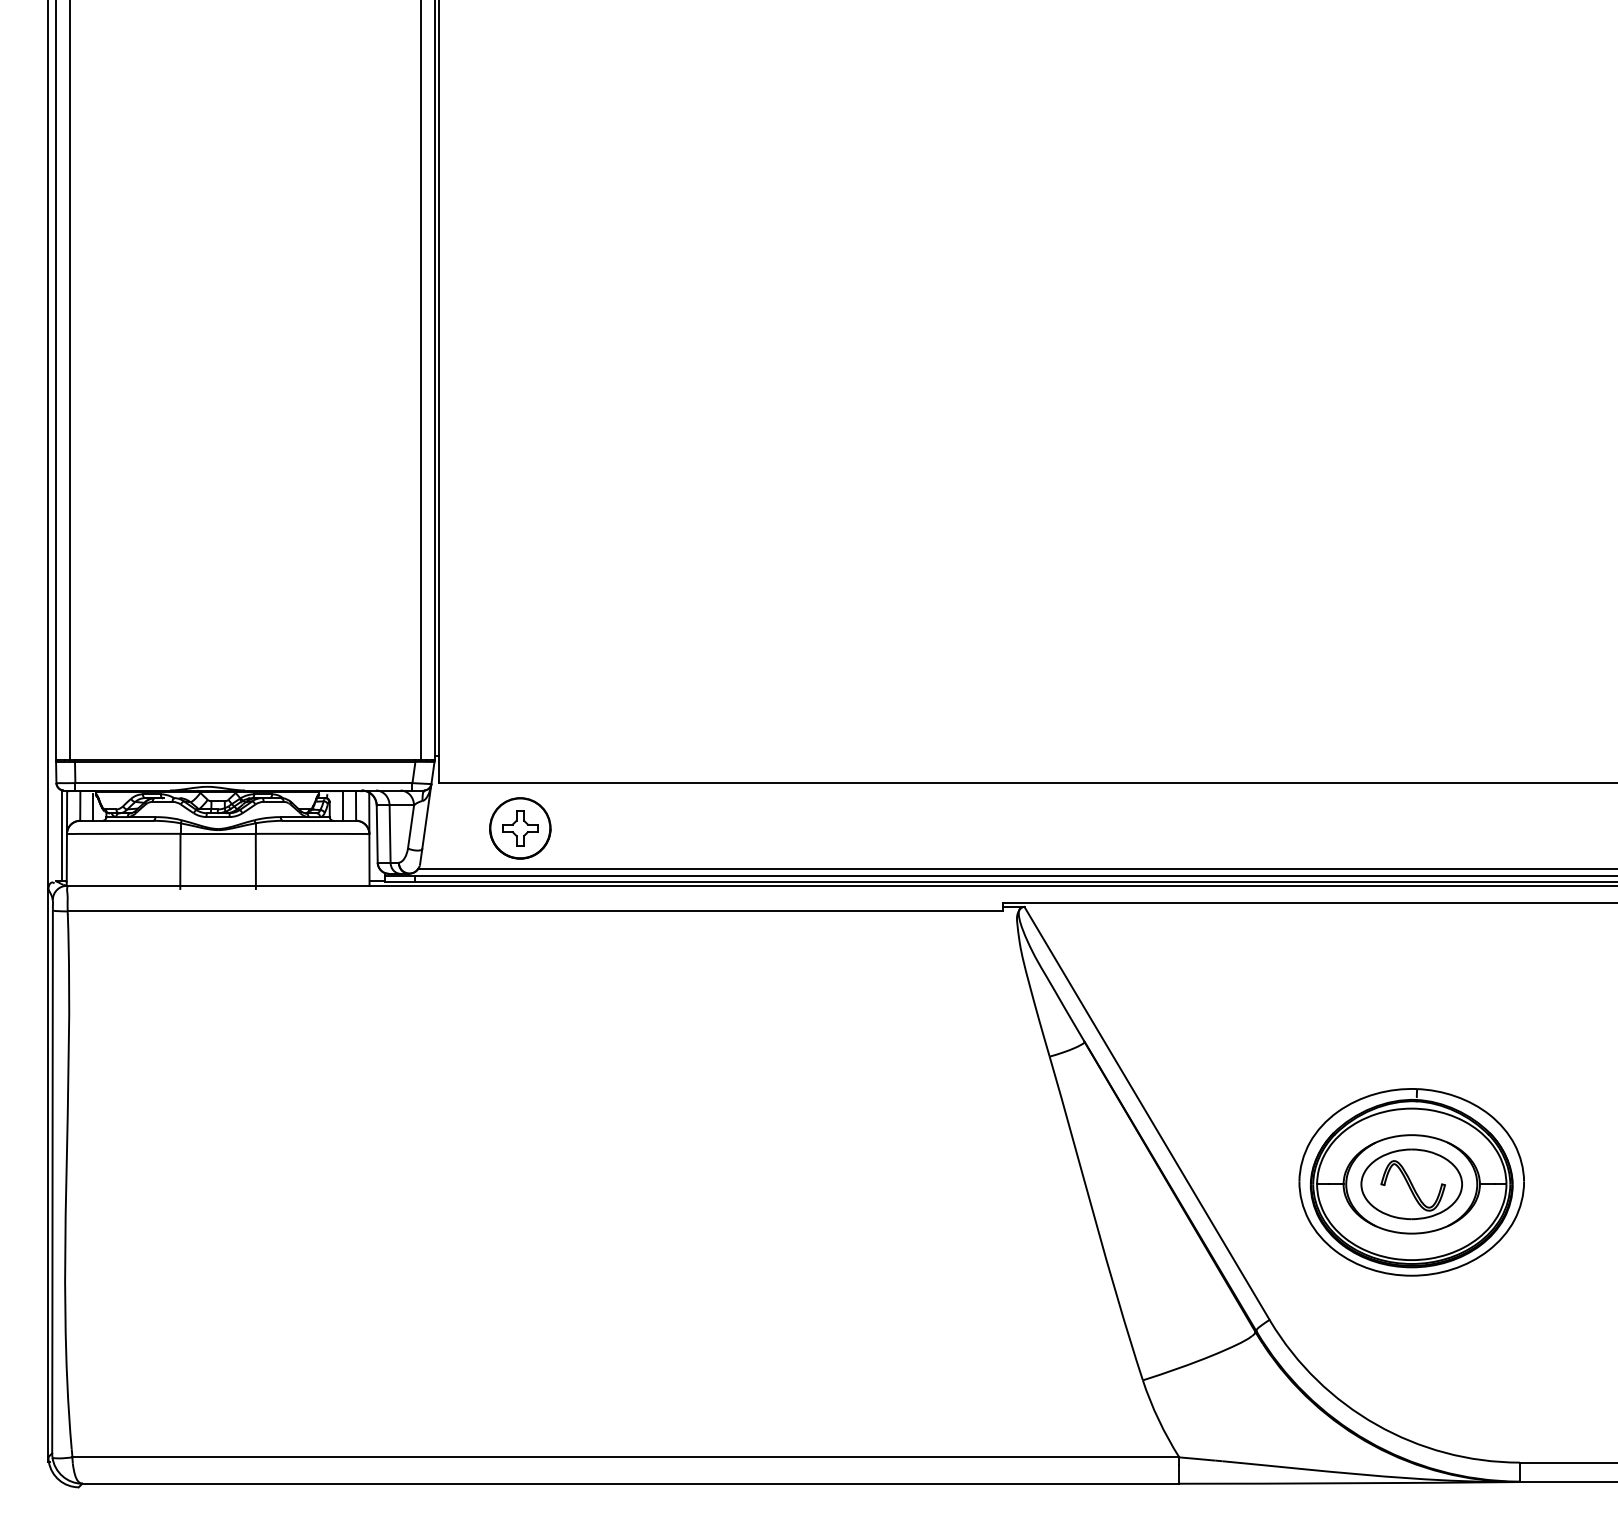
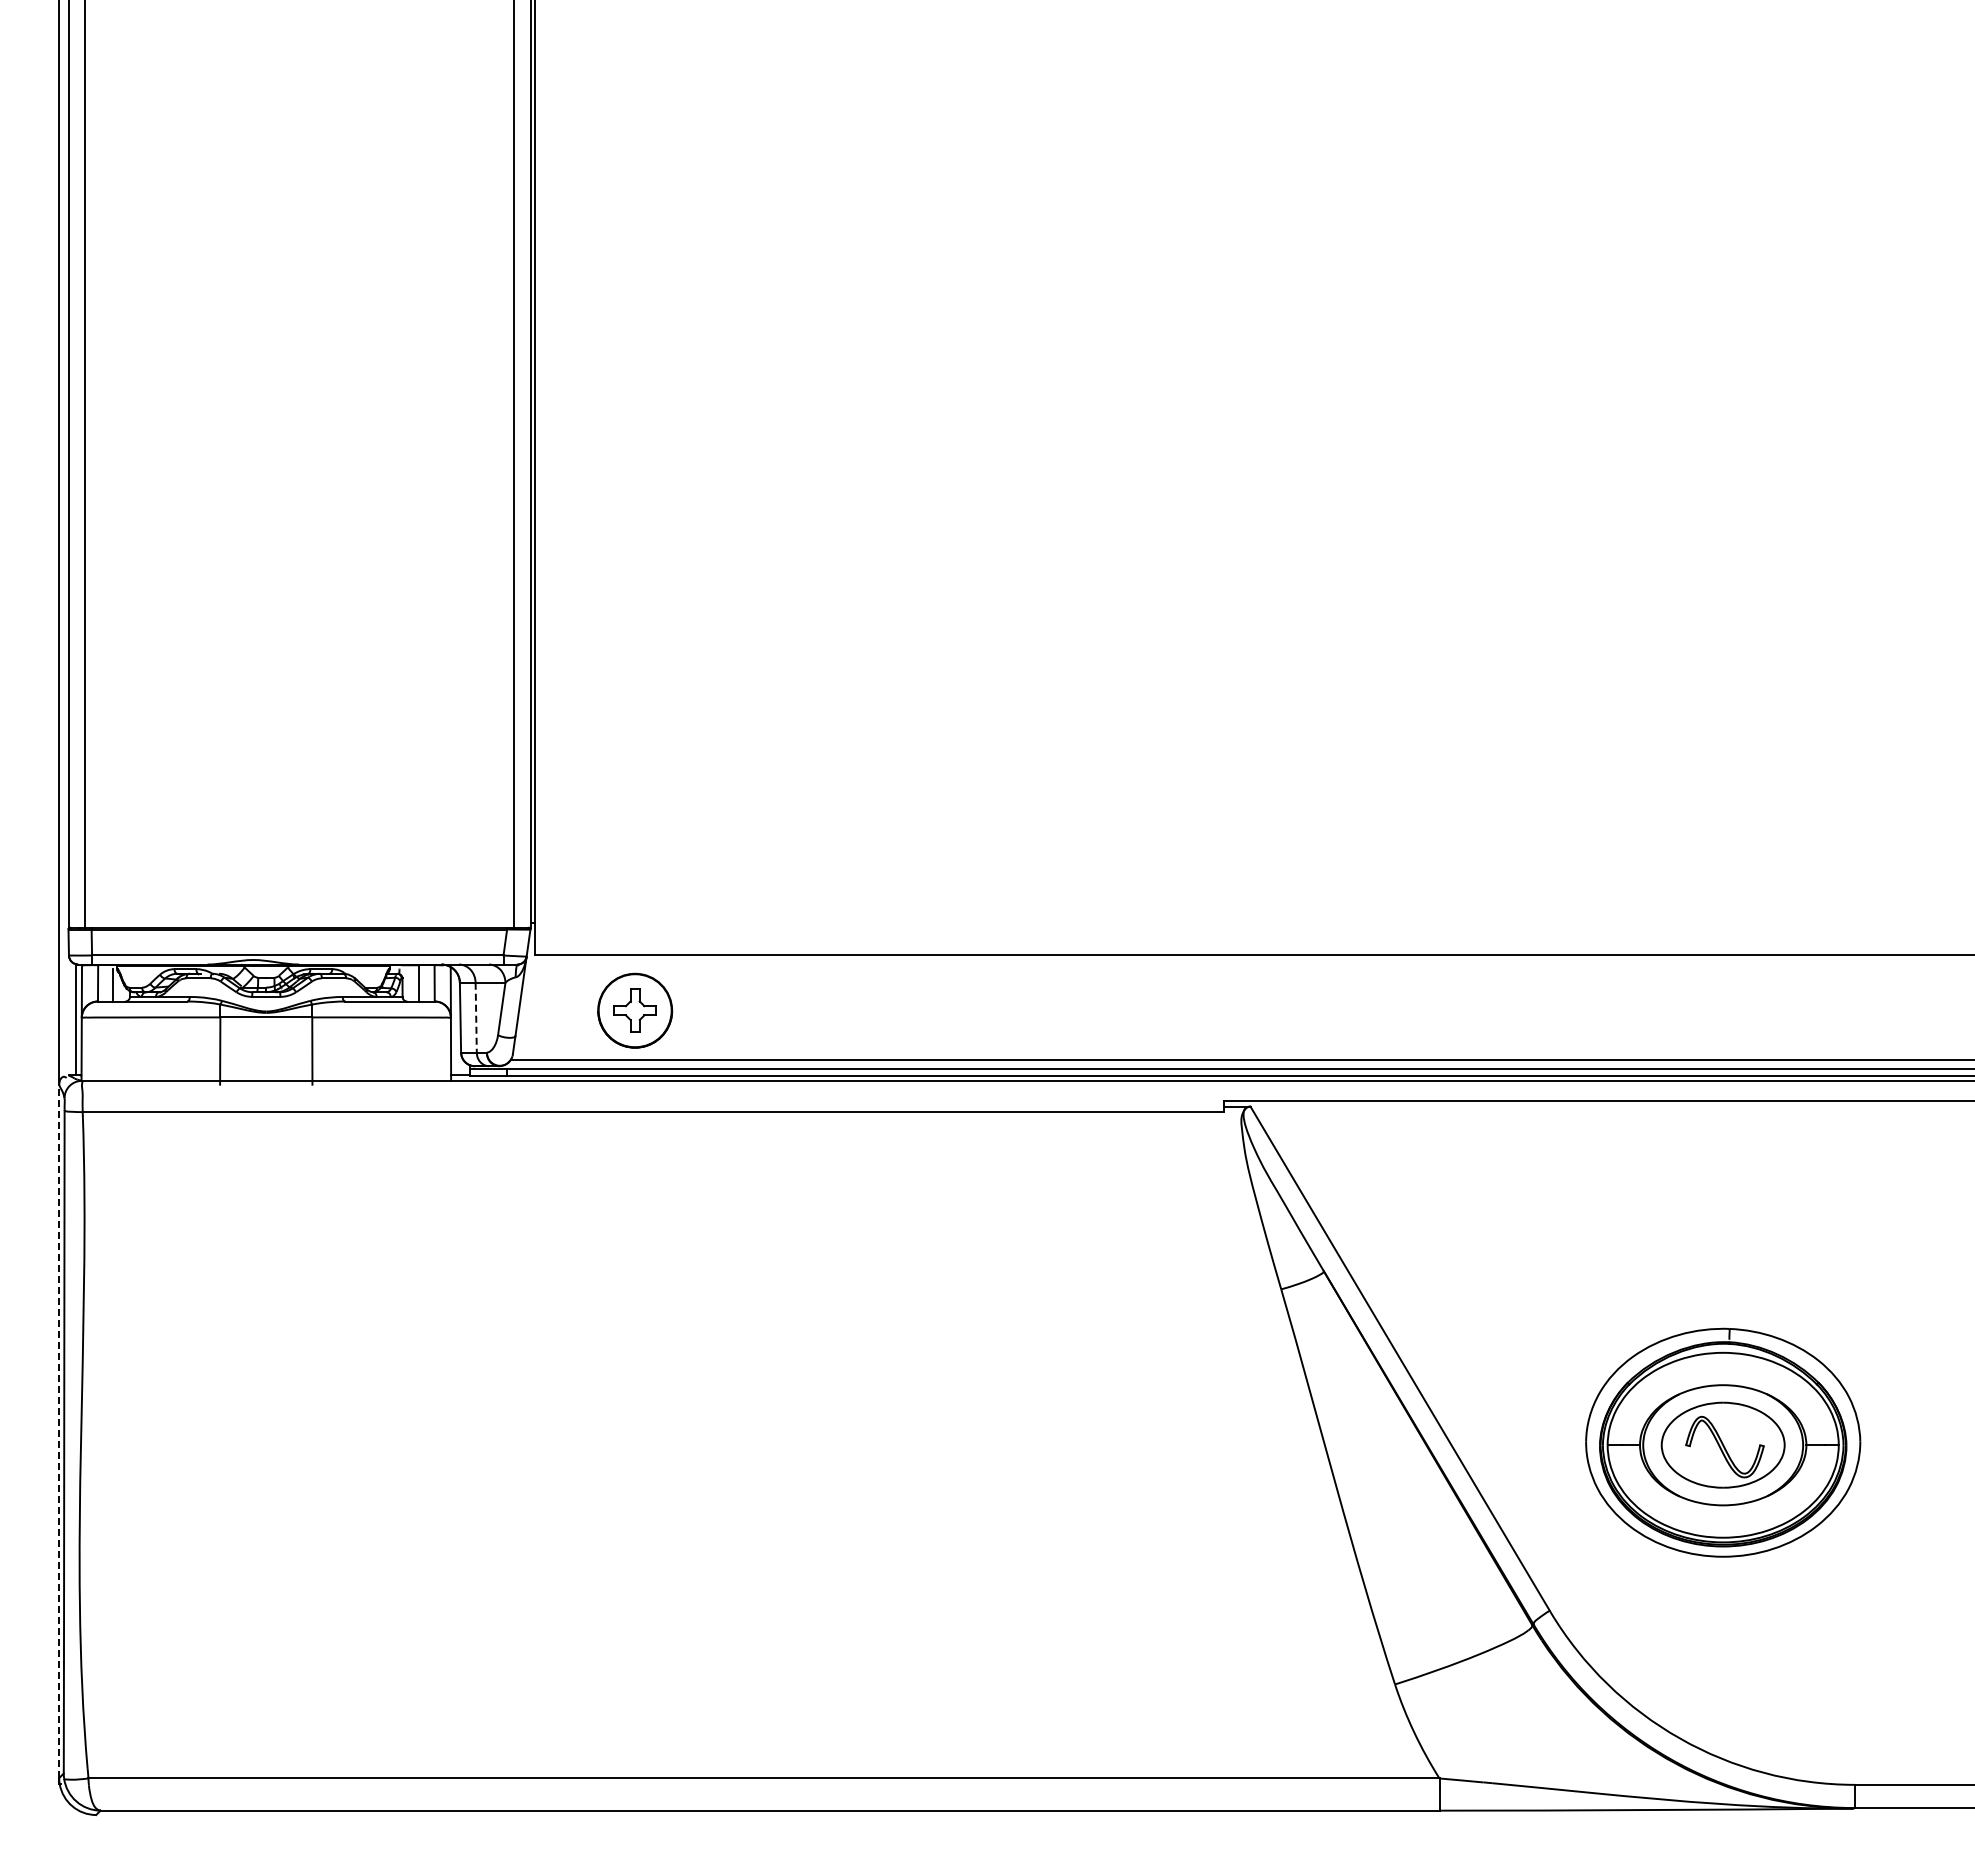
line: (390, 833) -> (476, 1017), solid -> dashed
line: (48, 1173) -> (59, 1431), solid -> dashed

